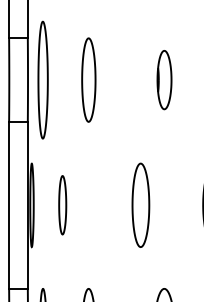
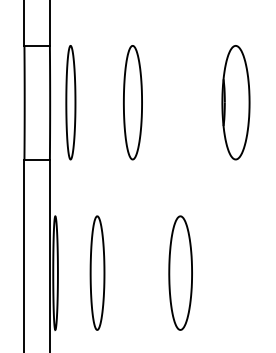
part: (43, 79) -> (71, 101), size x0.71
part: (164, 79) -> (235, 101), size x1.43
part: (62, 204) -> (97, 271), size x1.43
part: (140, 204) -> (180, 271), moved

